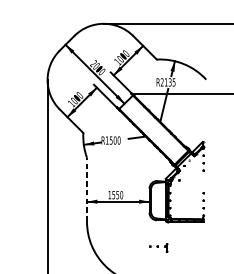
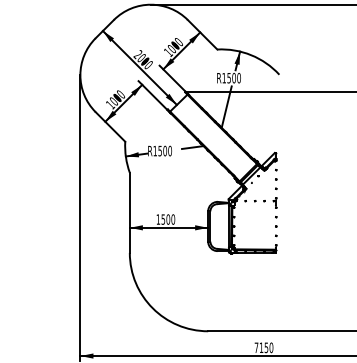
text: (168, 81) -> (231, 77), R2135 -> R1500
line: (86, 189) -> (129, 212), dashed -> solid
text: (117, 195) -> (168, 219), 1550 -> 1500
part: (158, 247) -> (265, 202), moved

